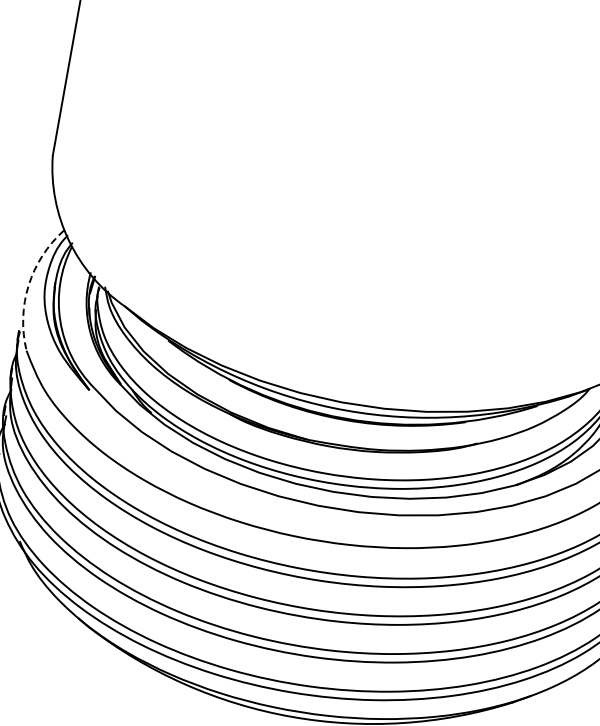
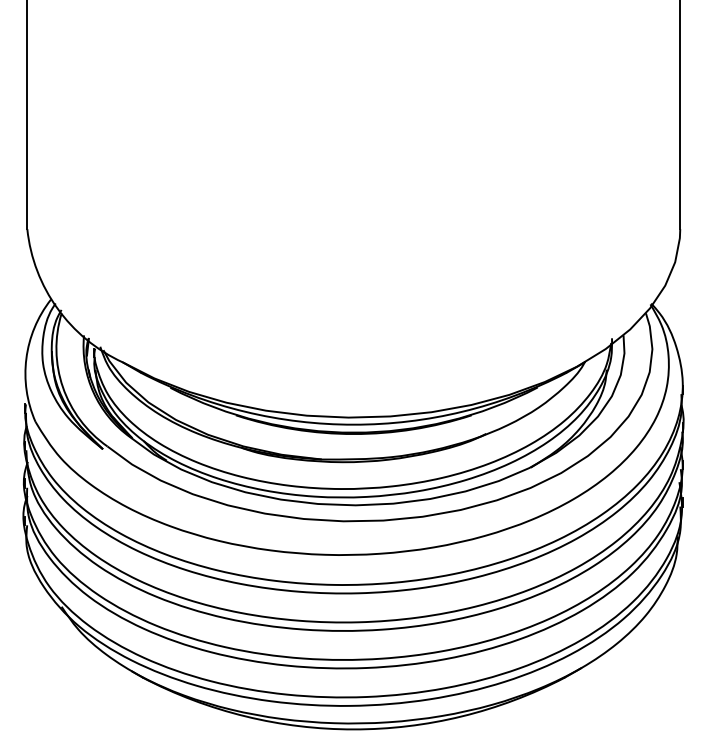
arc: (28, 285) -> (26, 358), dashed -> solid

